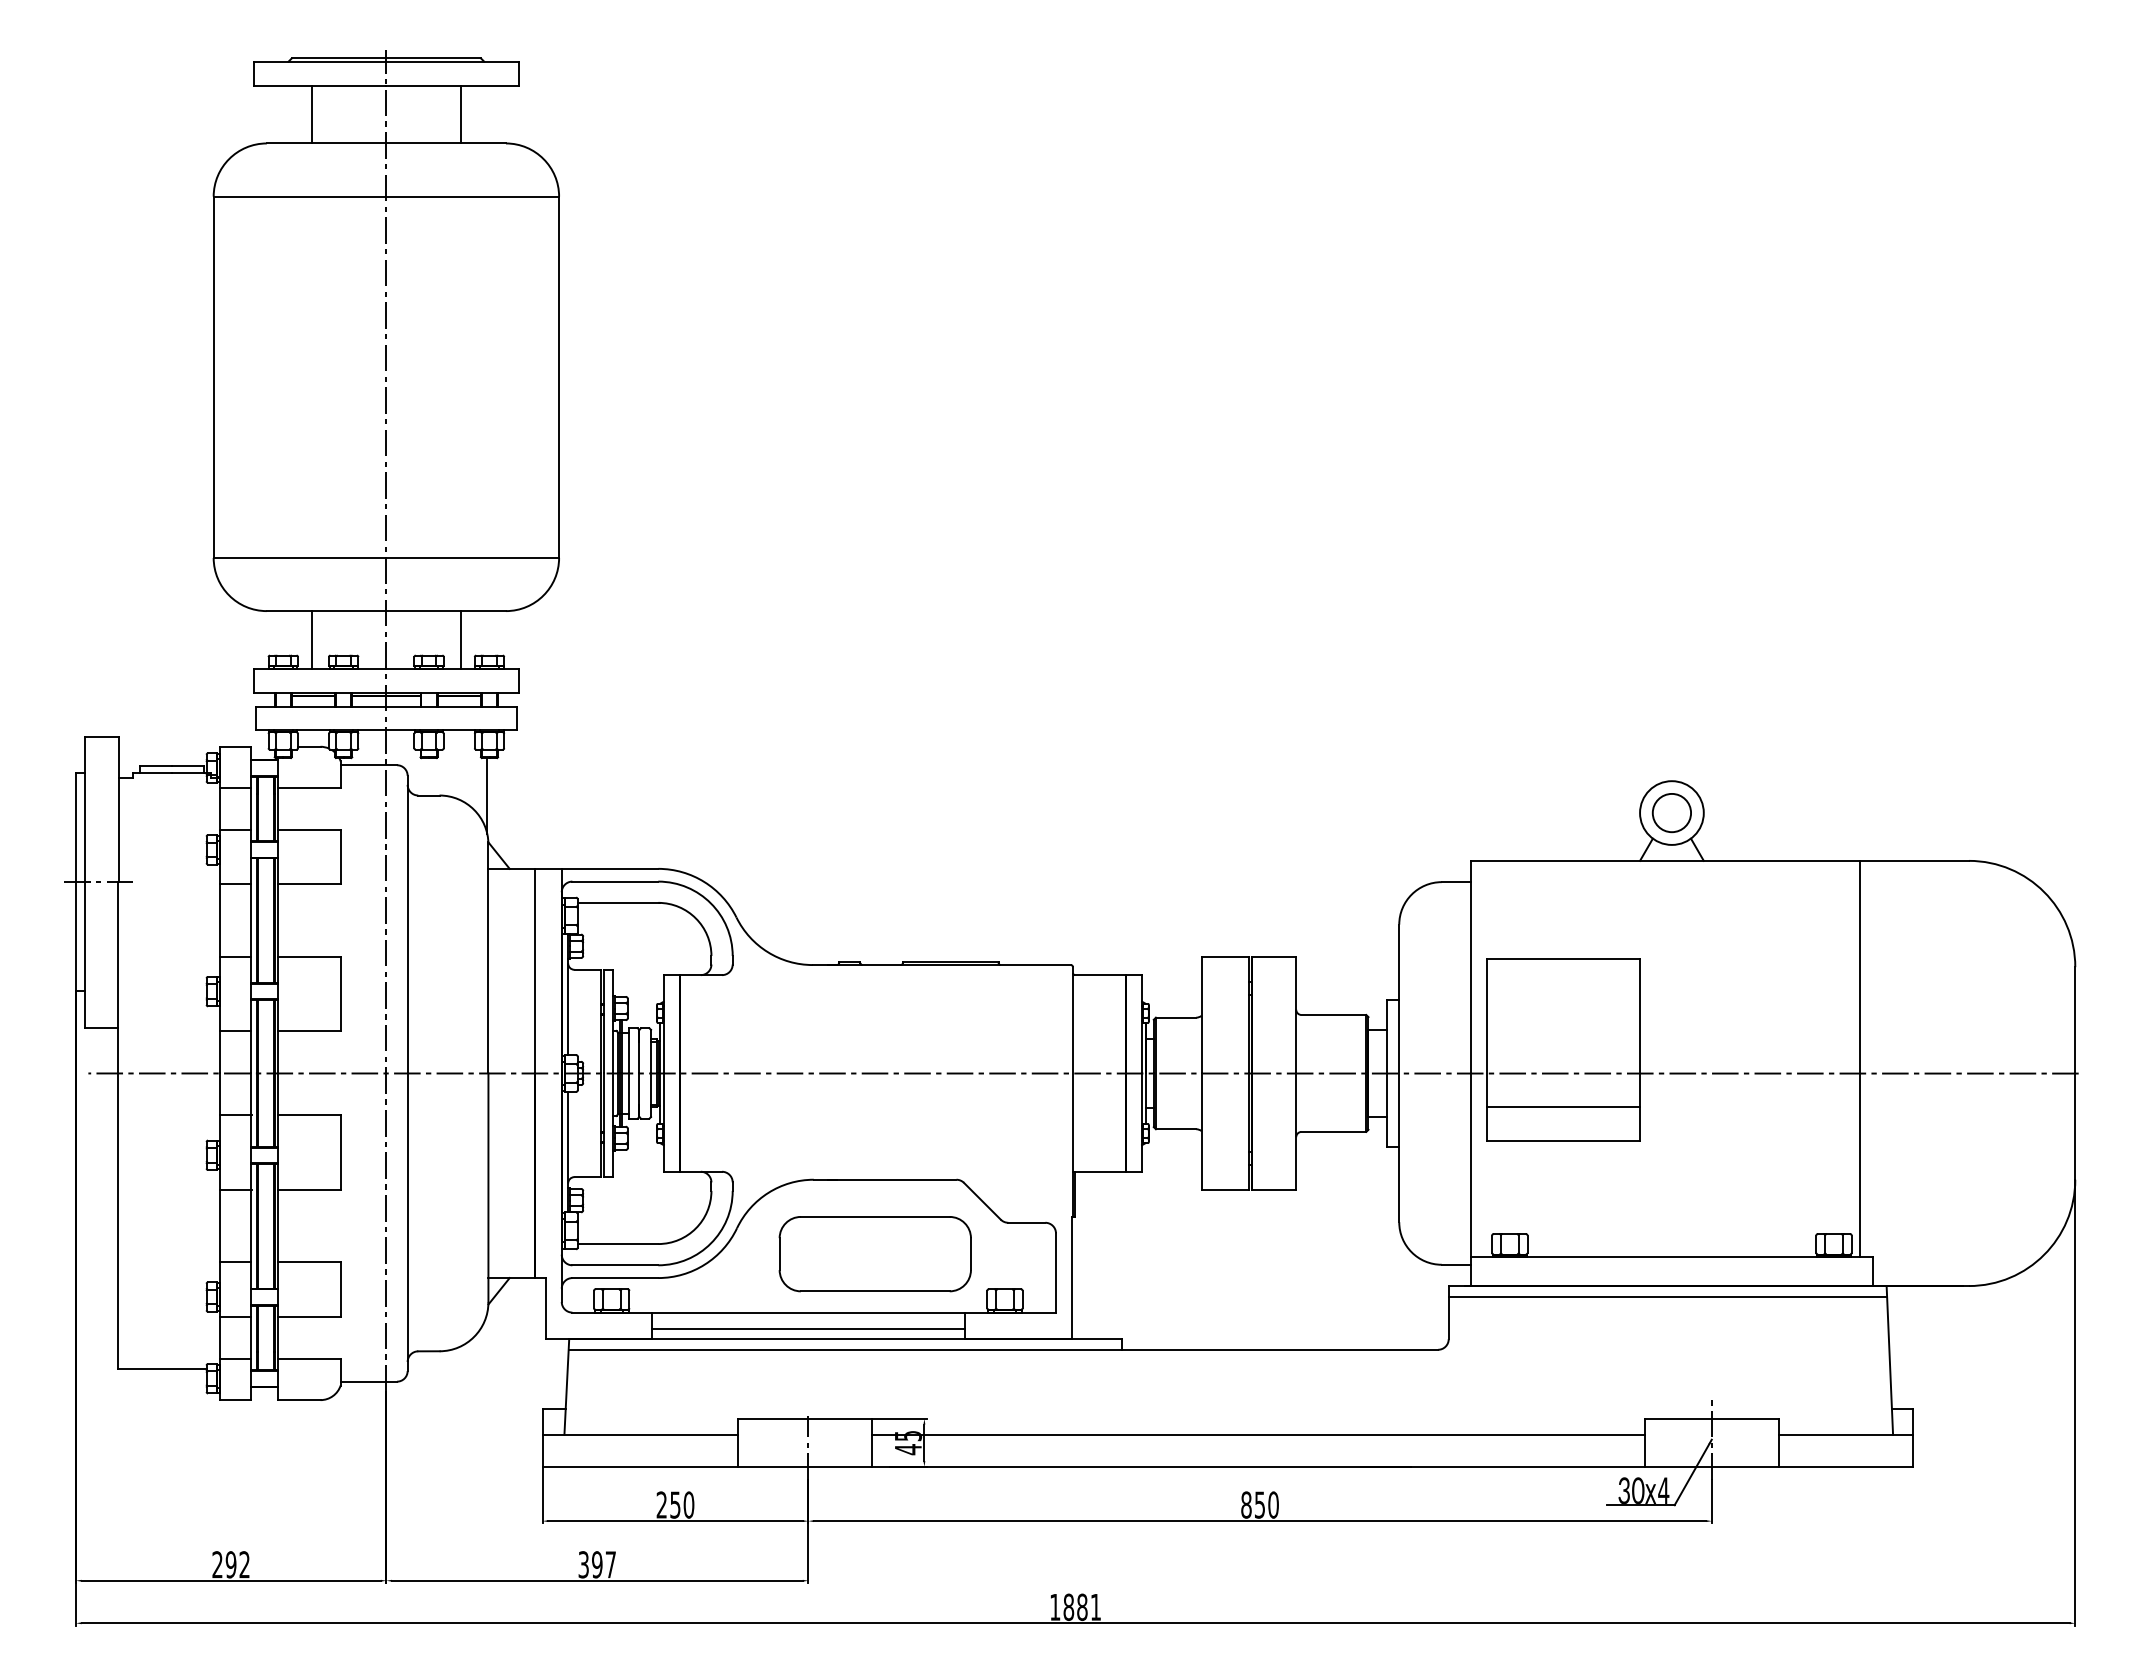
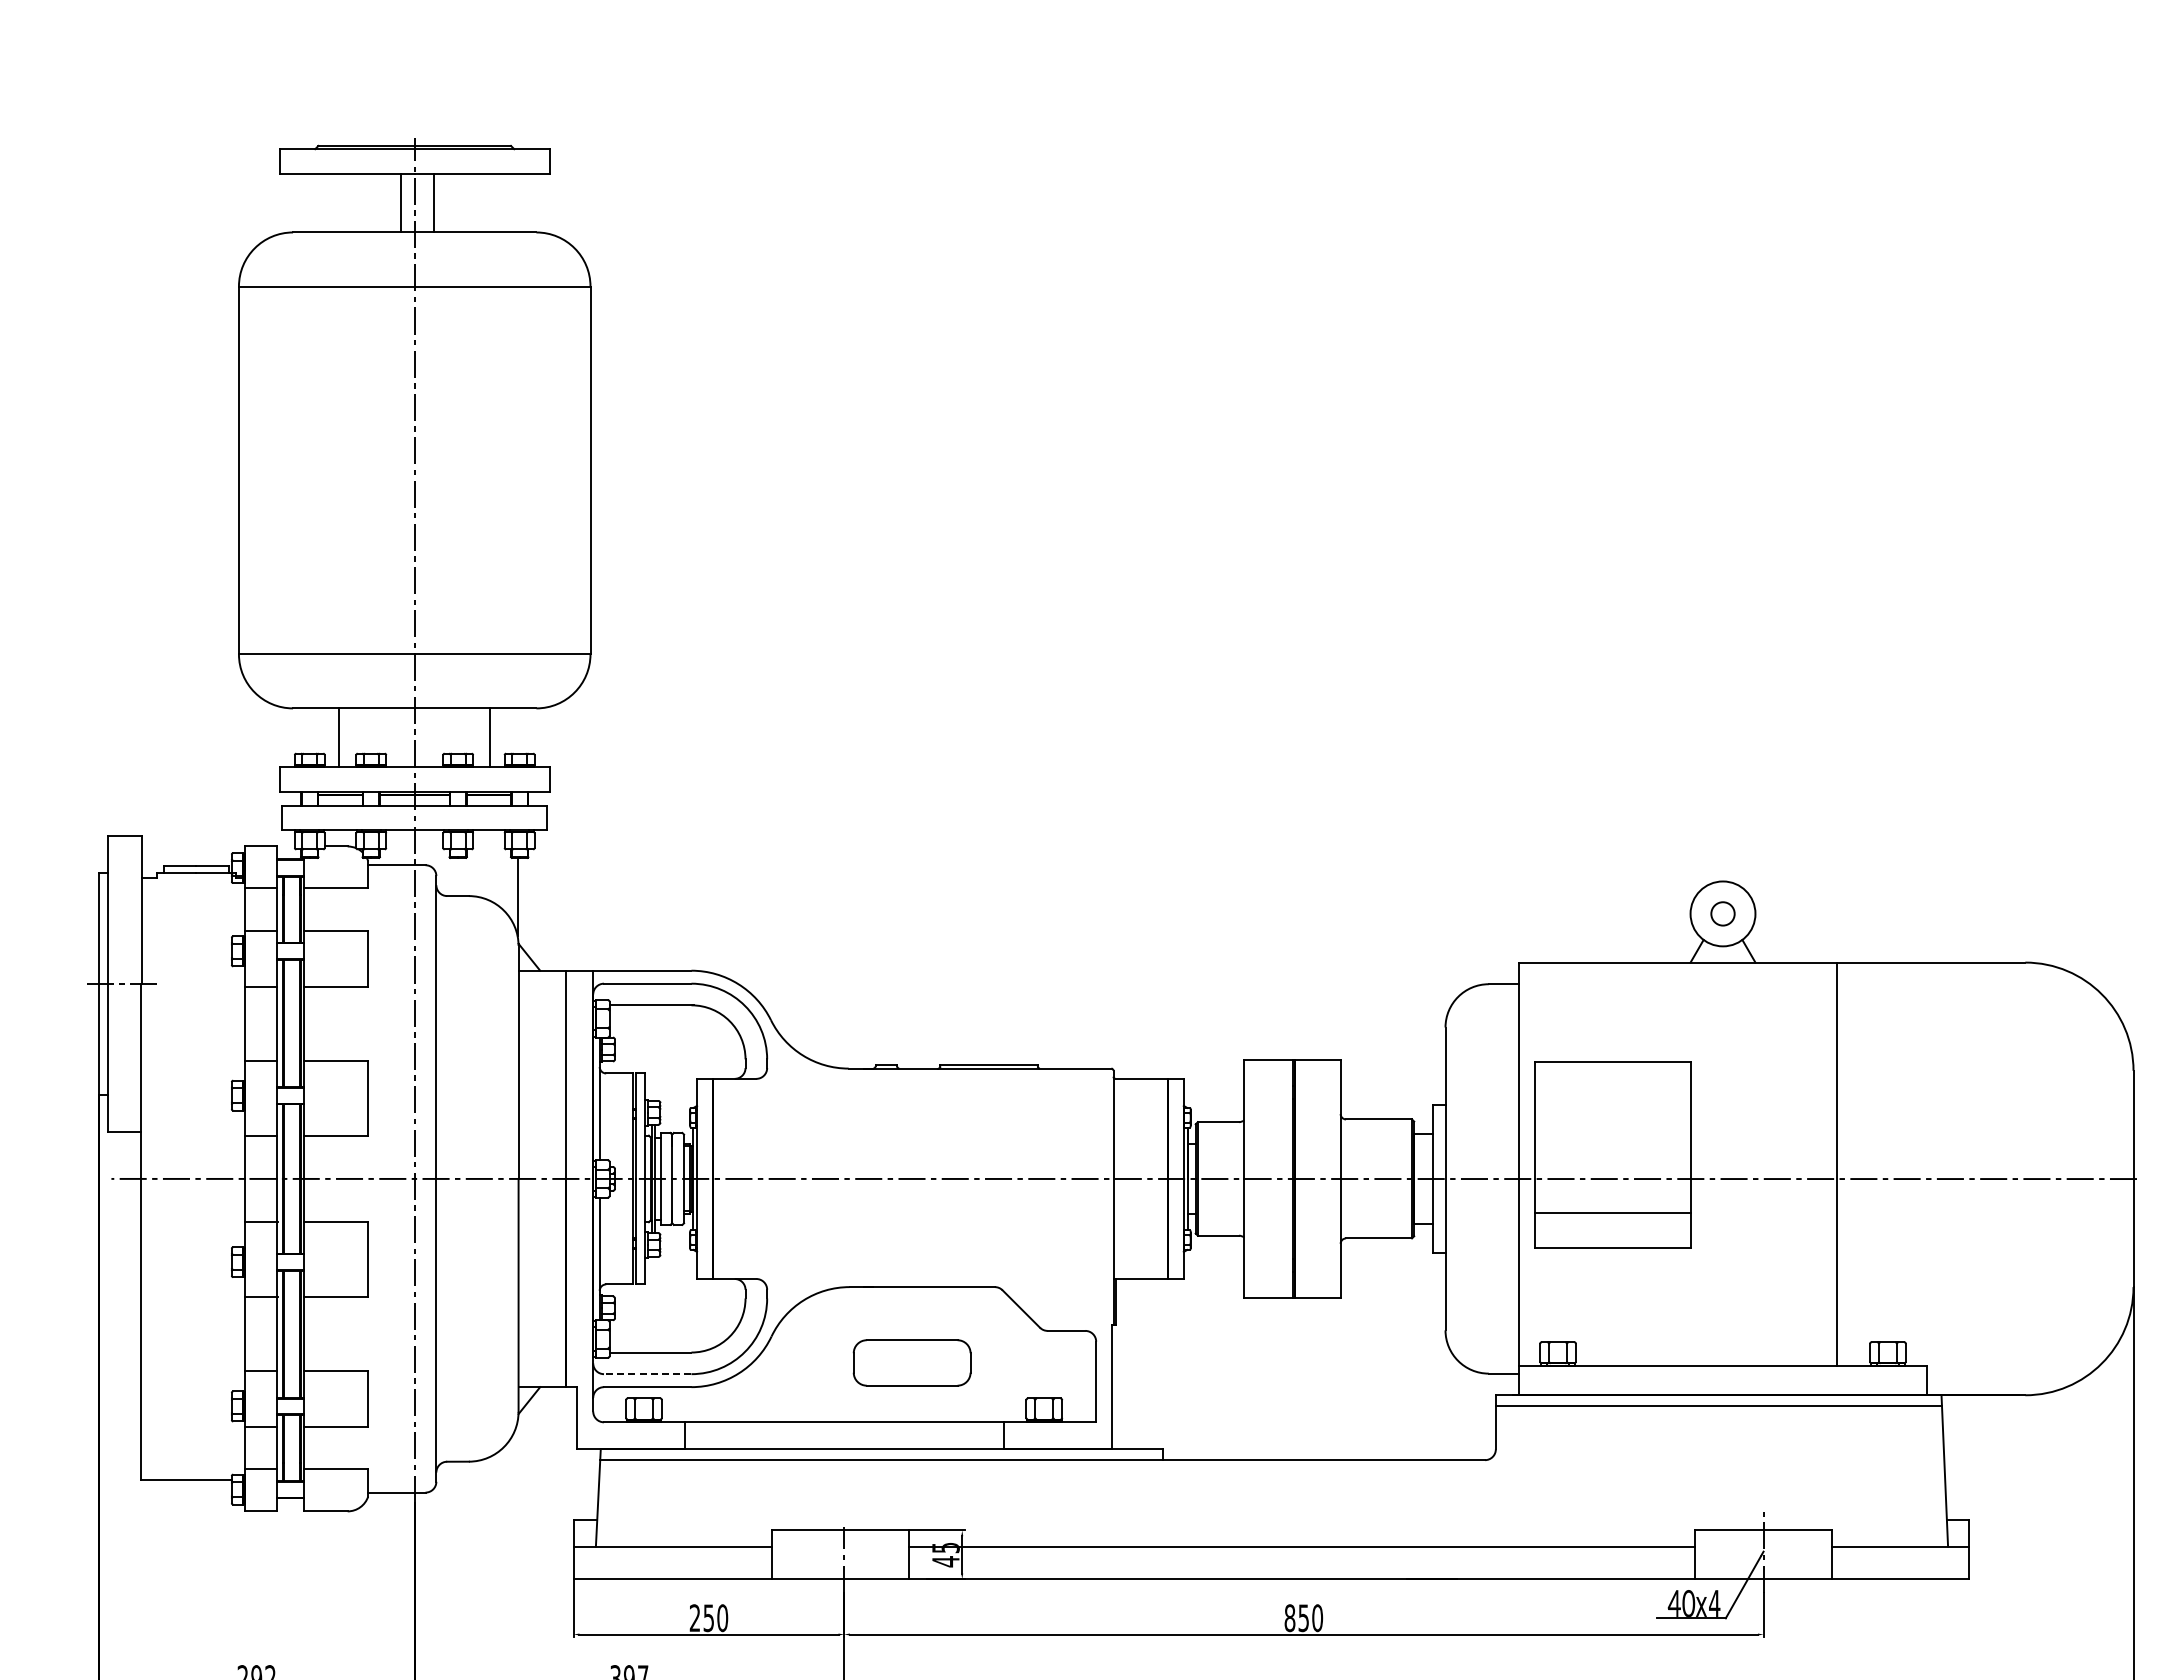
line: (312, 114) -> (401, 203), moved
line: (460, 114) -> (434, 203), moved
circle: (1671, 812) -> (1722, 913), size x0.6
line: (1859, 1058) -> (1836, 1163), moved
part: (874, 1254) -> (911, 1363), size x0.6
line: (615, 1265) -> (647, 1374), solid -> dashed
line: (808, 1328) -> (844, 1438), removed
text: (1623, 1490) -> (1673, 1603), 30 -> 40

